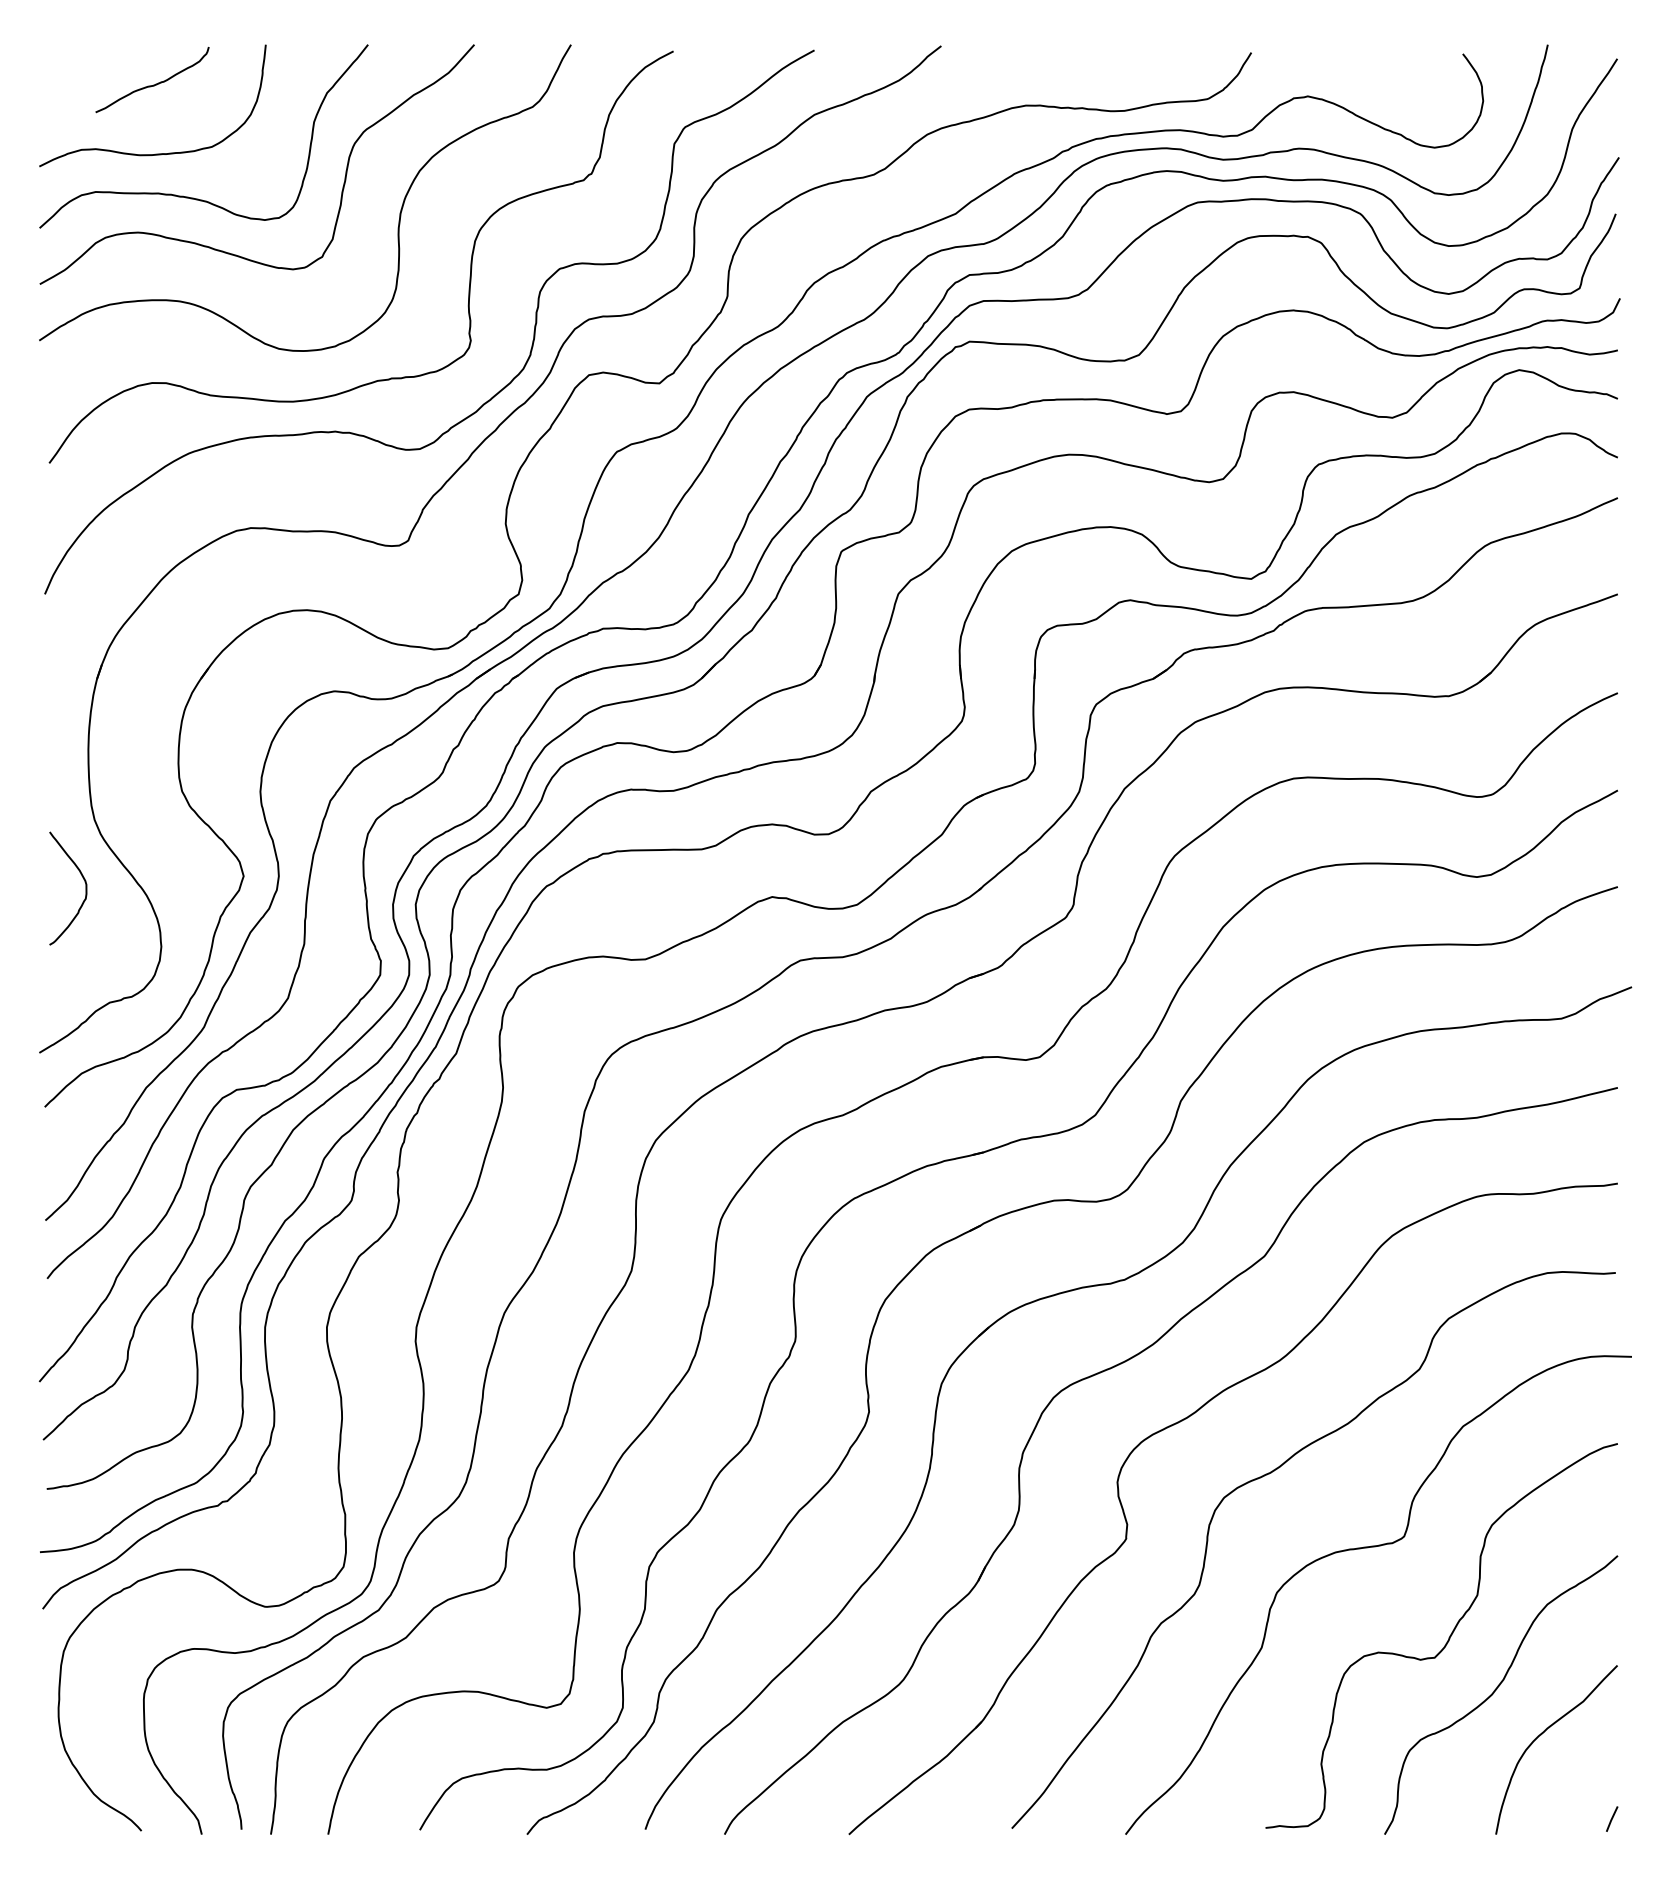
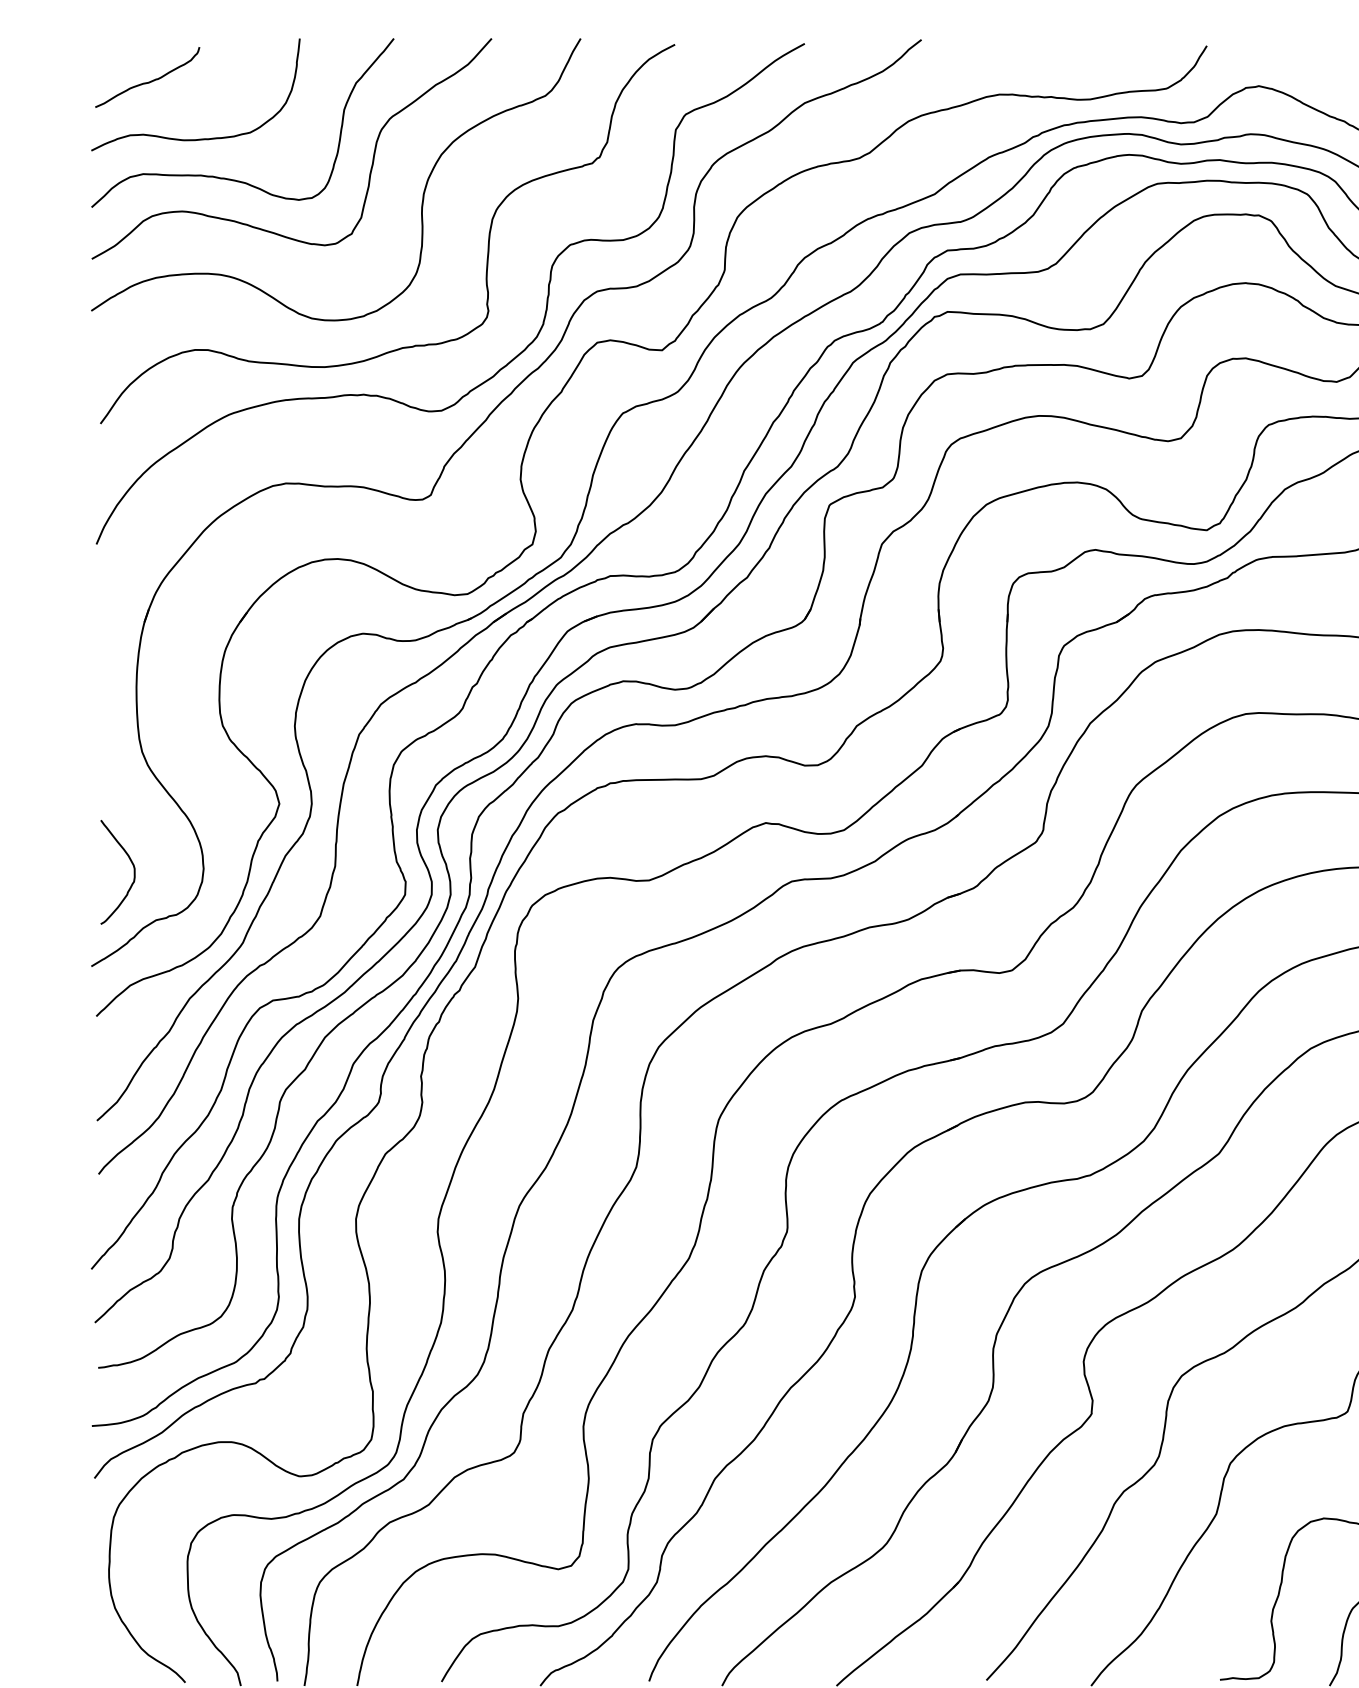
curve: (155, 83) -> (150, 80), moved
curve: (85, 888) -> (133, 872), moved

